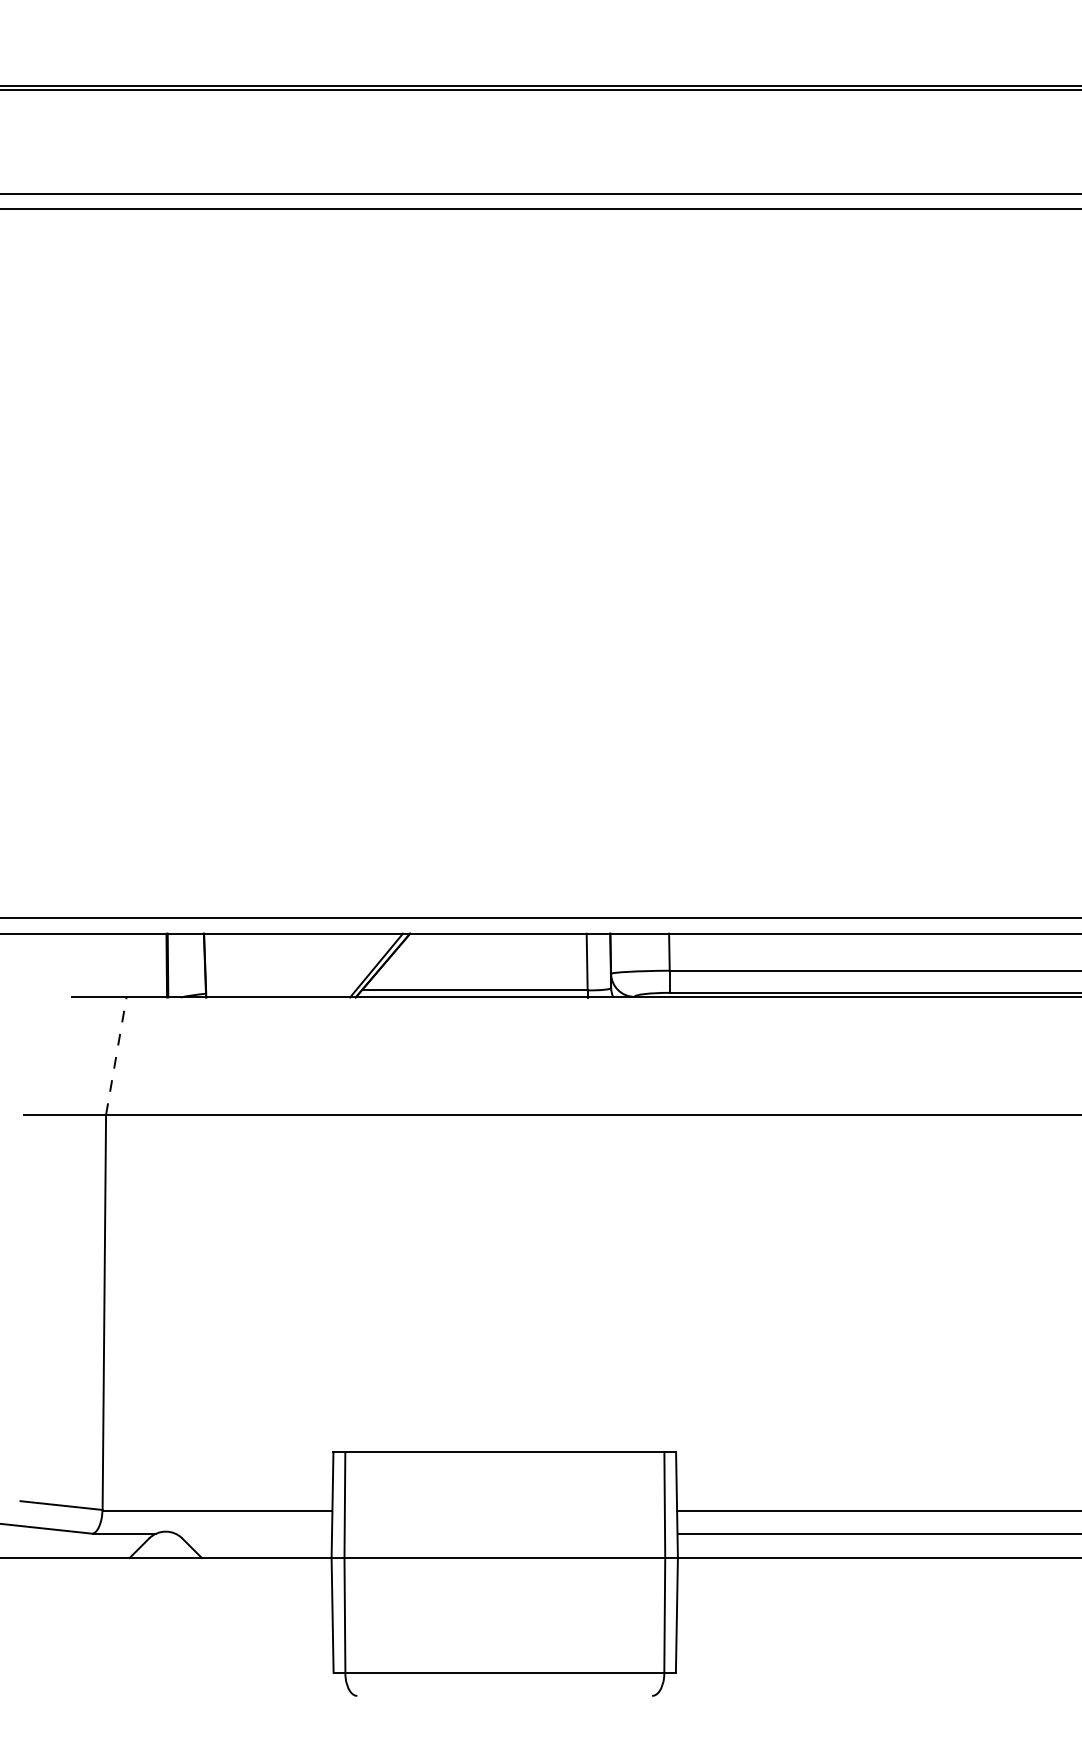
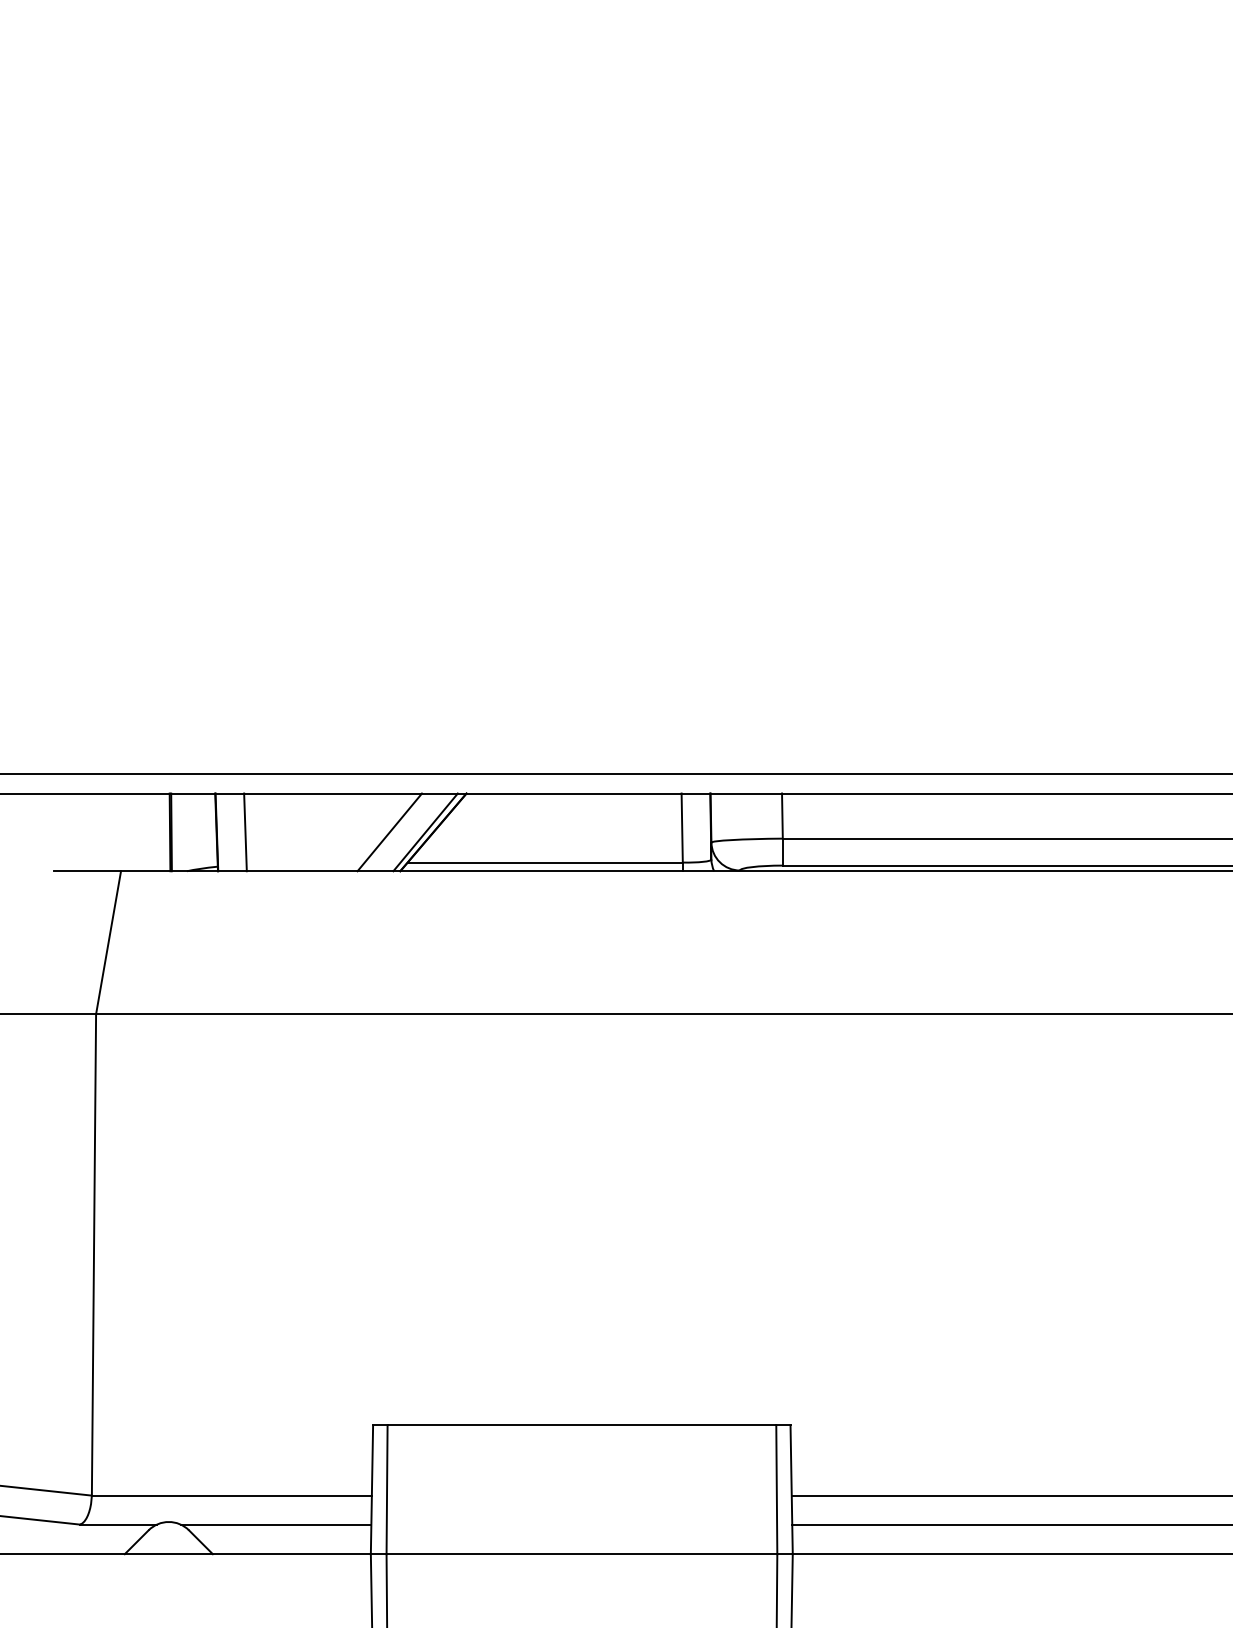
line: (228, 965) -> (245, 832), added
line: (346, 965) -> (389, 832), added
line: (116, 1056) -> (108, 943), dashed -> solid
line: (253, 1533) -> (275, 1524), added

